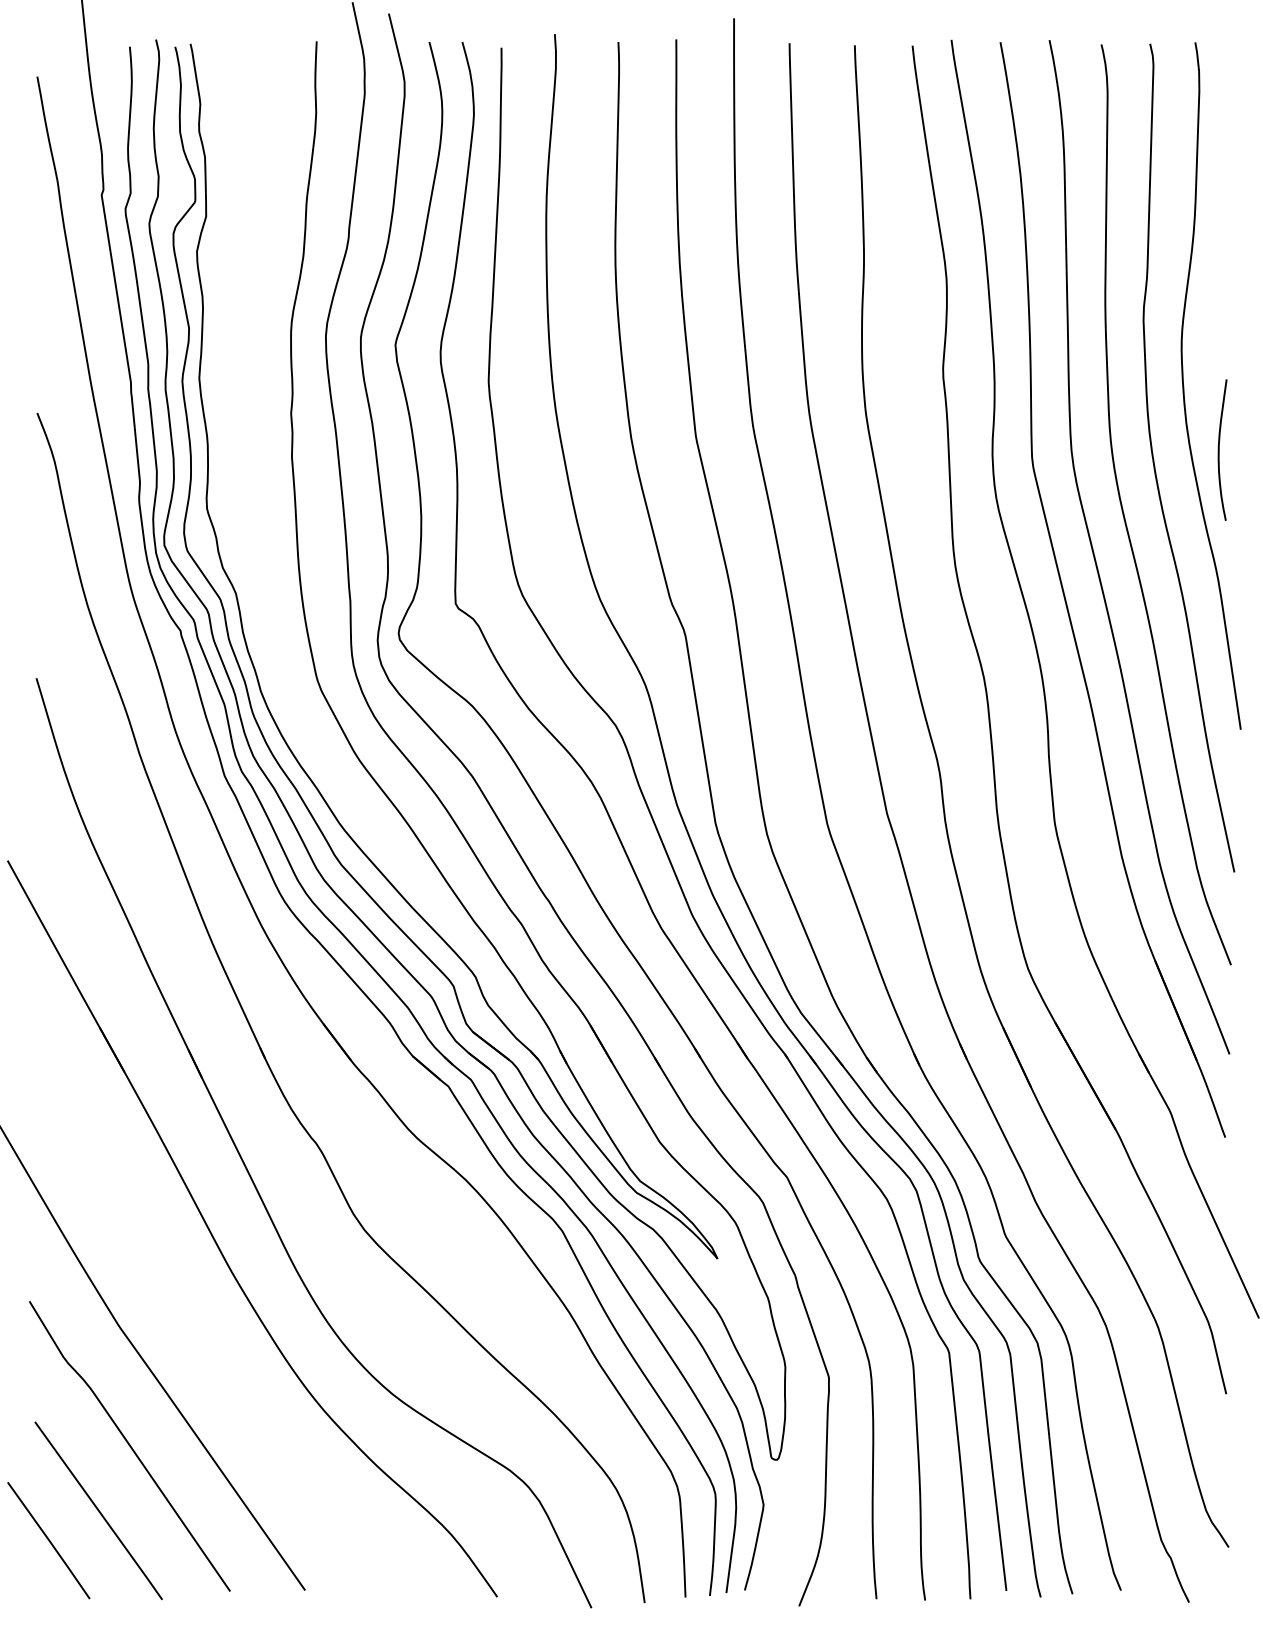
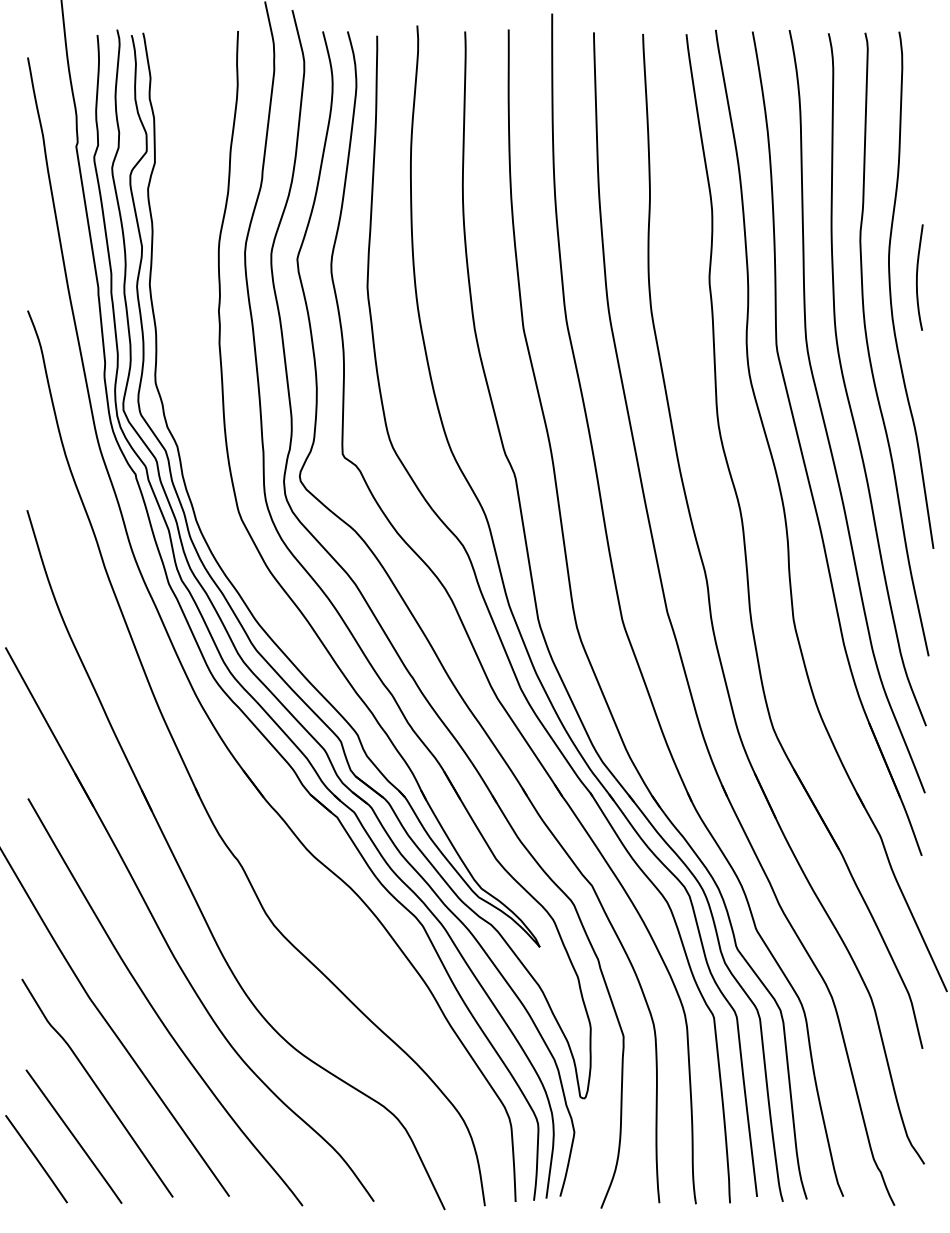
curve: (1219, 449) -> (917, 277), moved
curve: (206, 1342) -> (155, 1010), added

